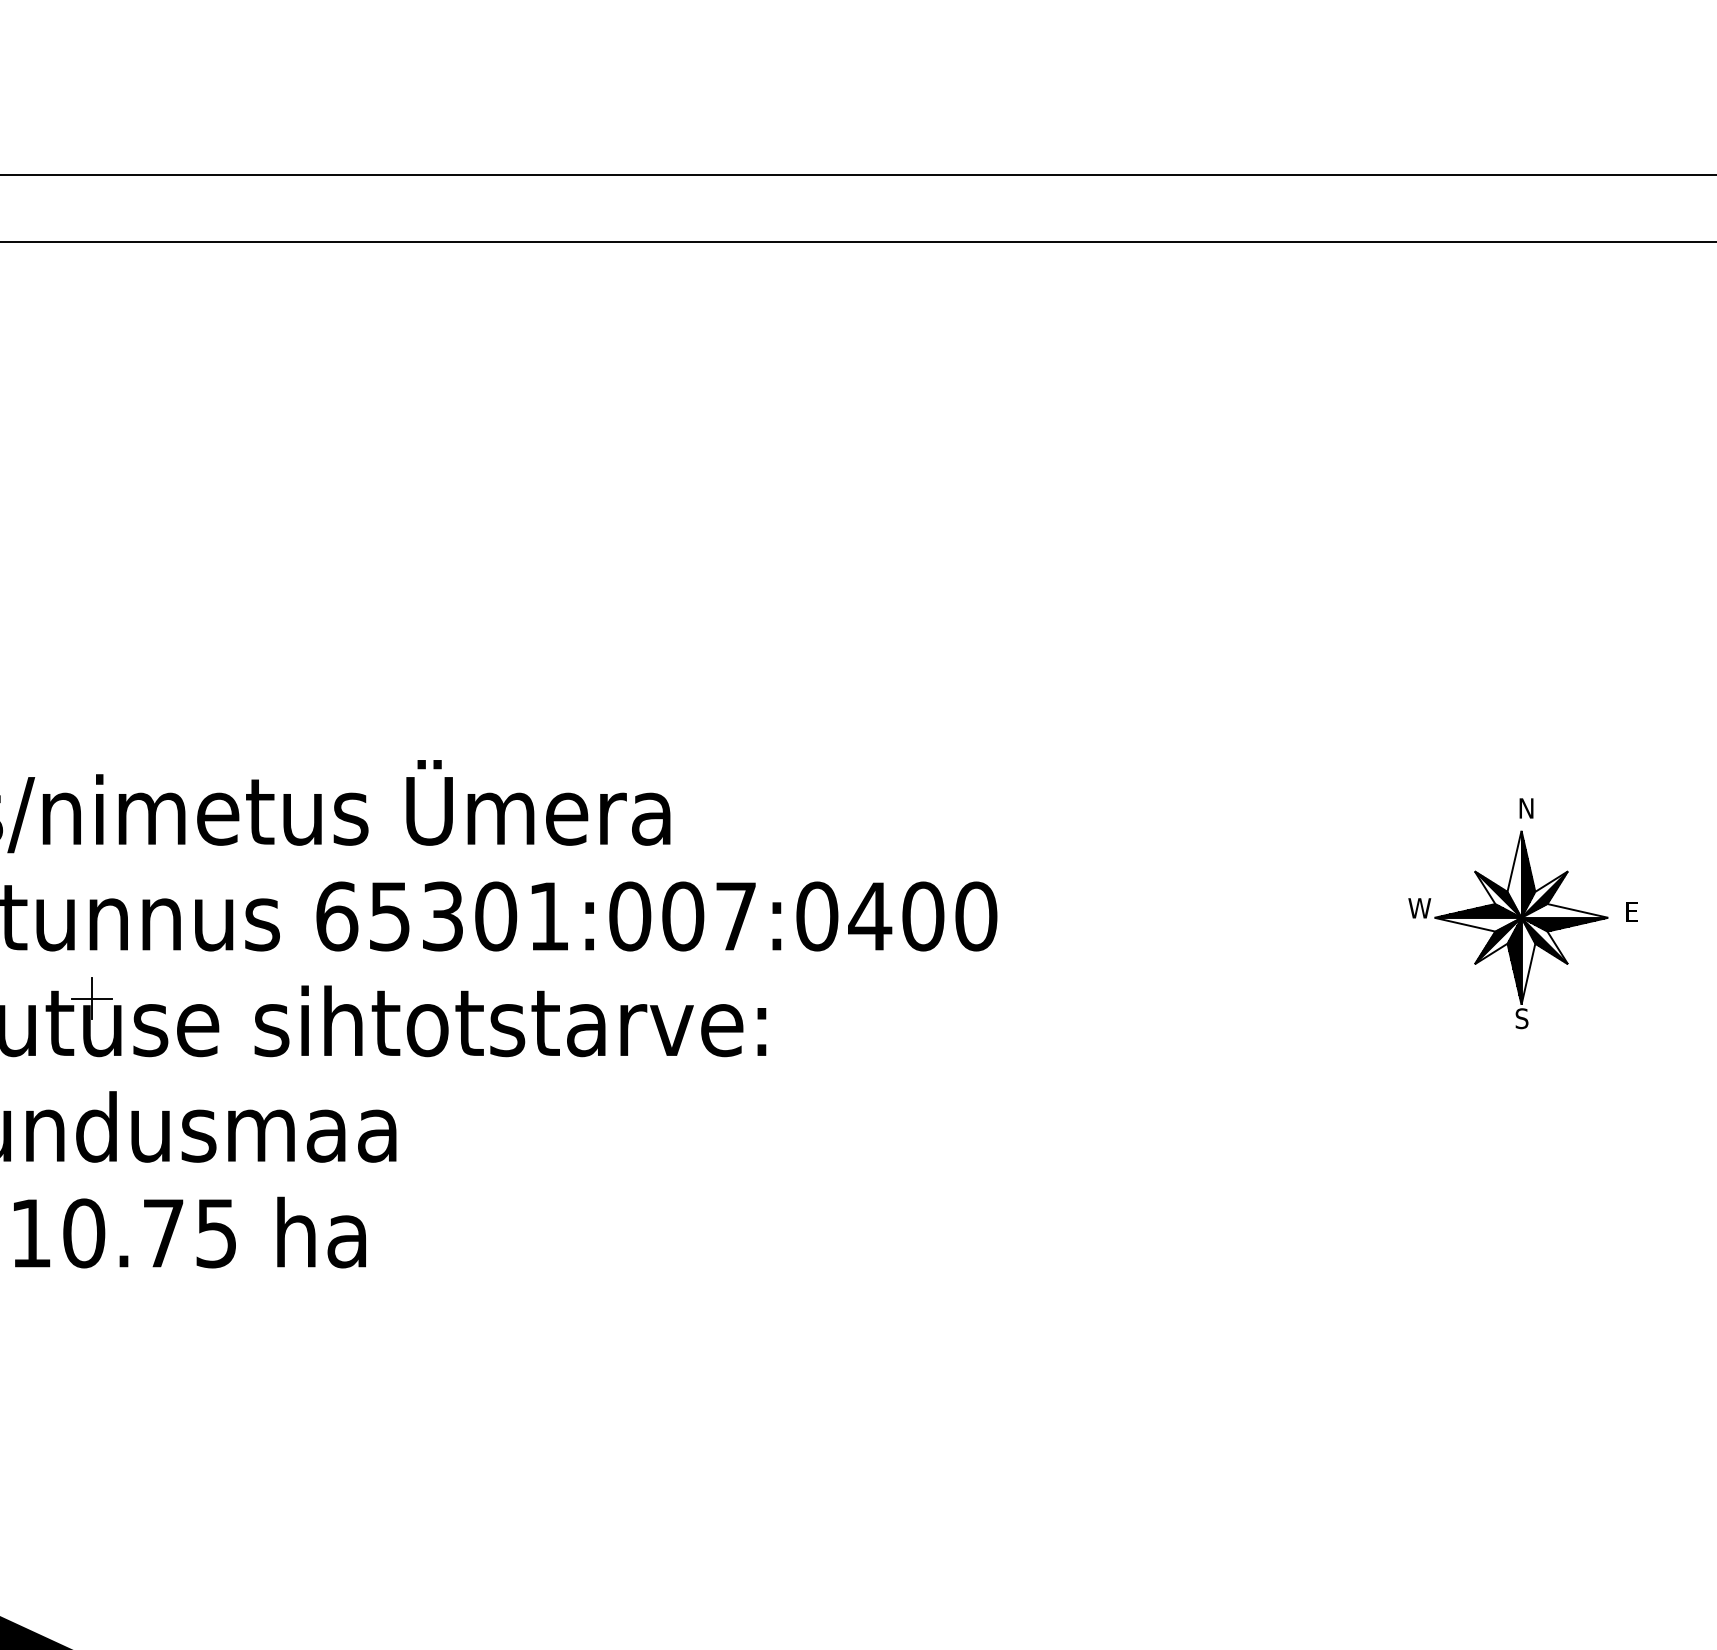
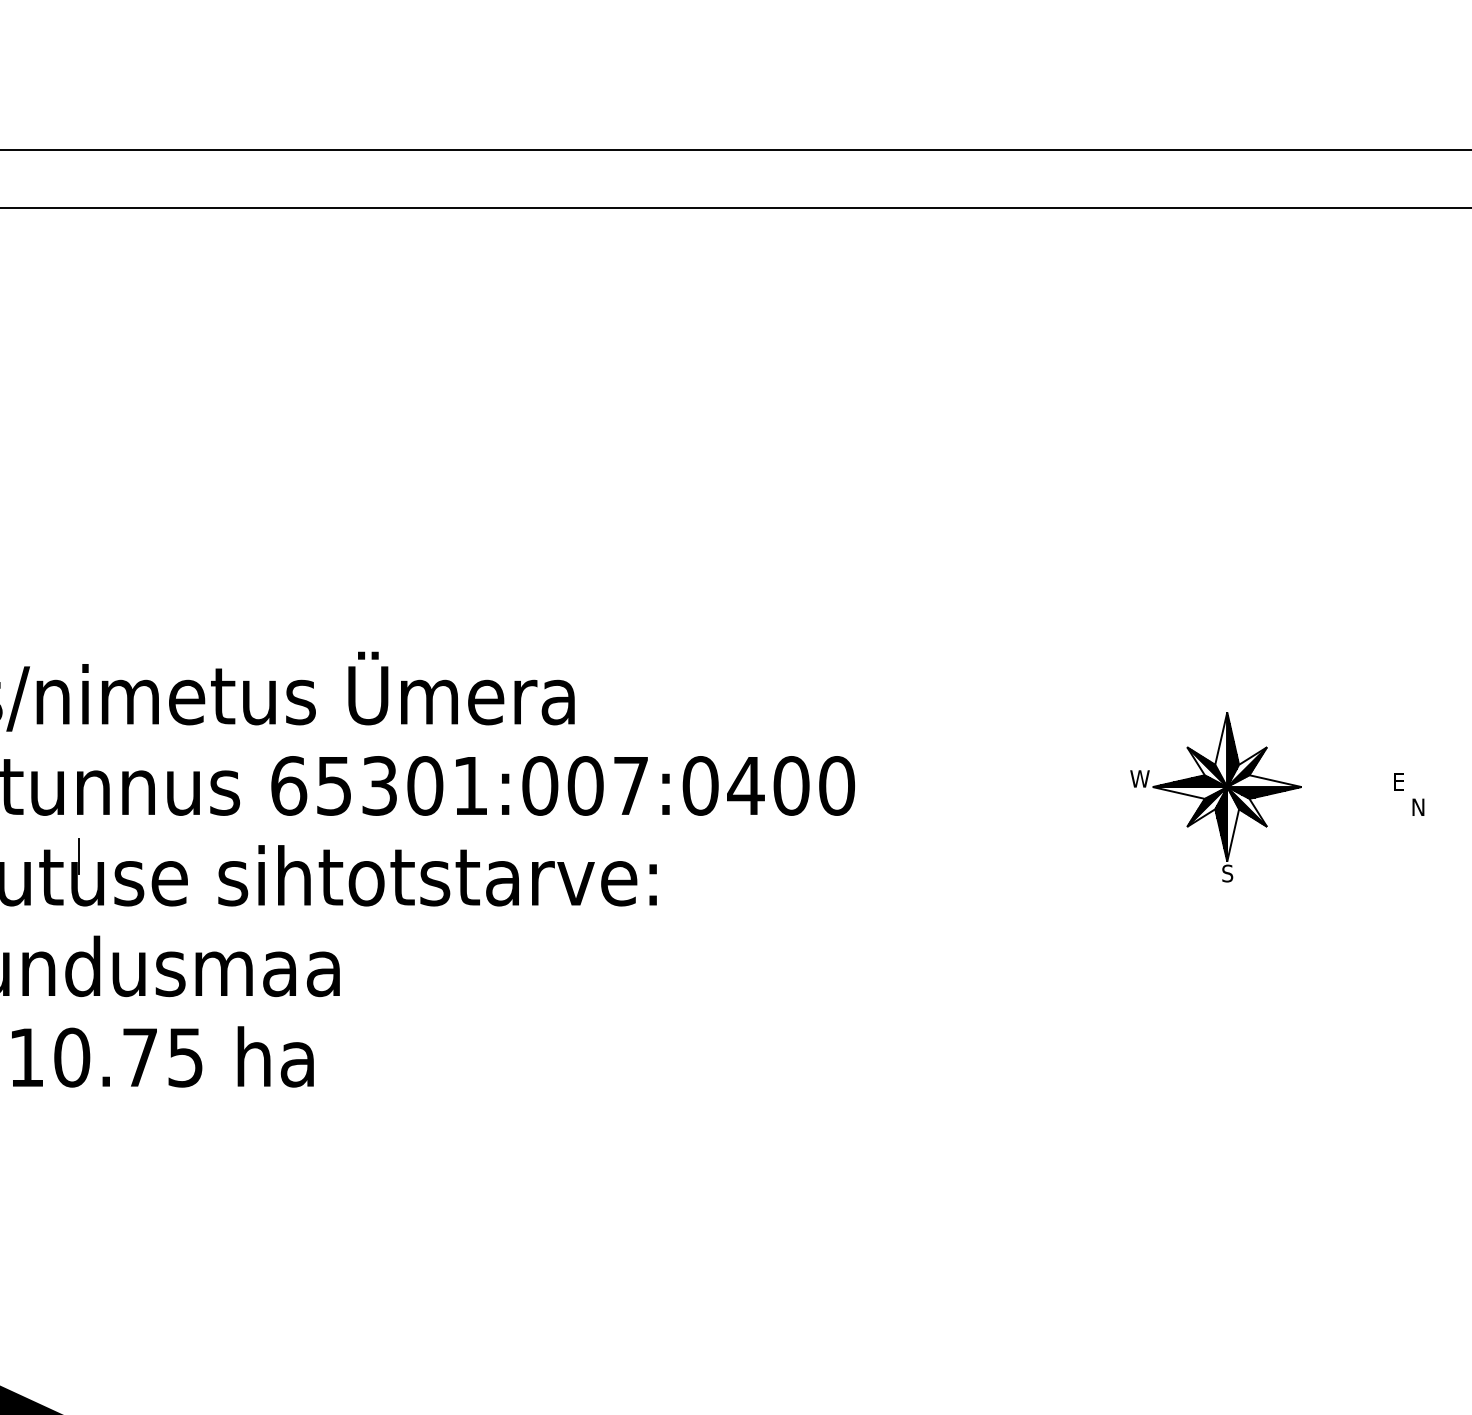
text: (1526, 808) -> (1418, 807), moved
part: (1508, 929) -> (1216, 797), moved
line: (91, 998) -> (78, 856), removed

